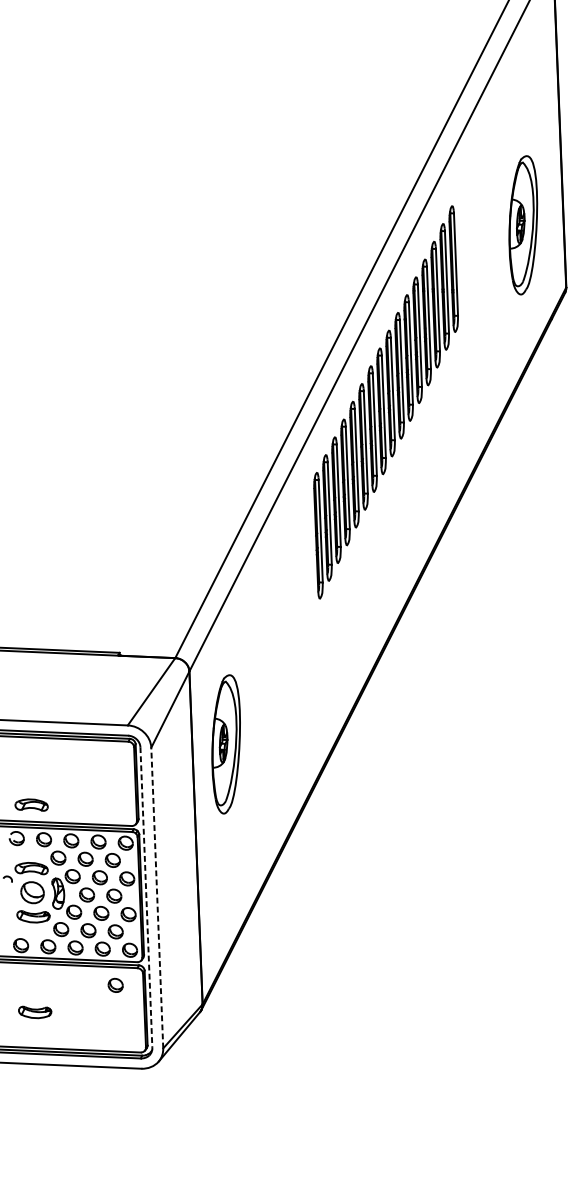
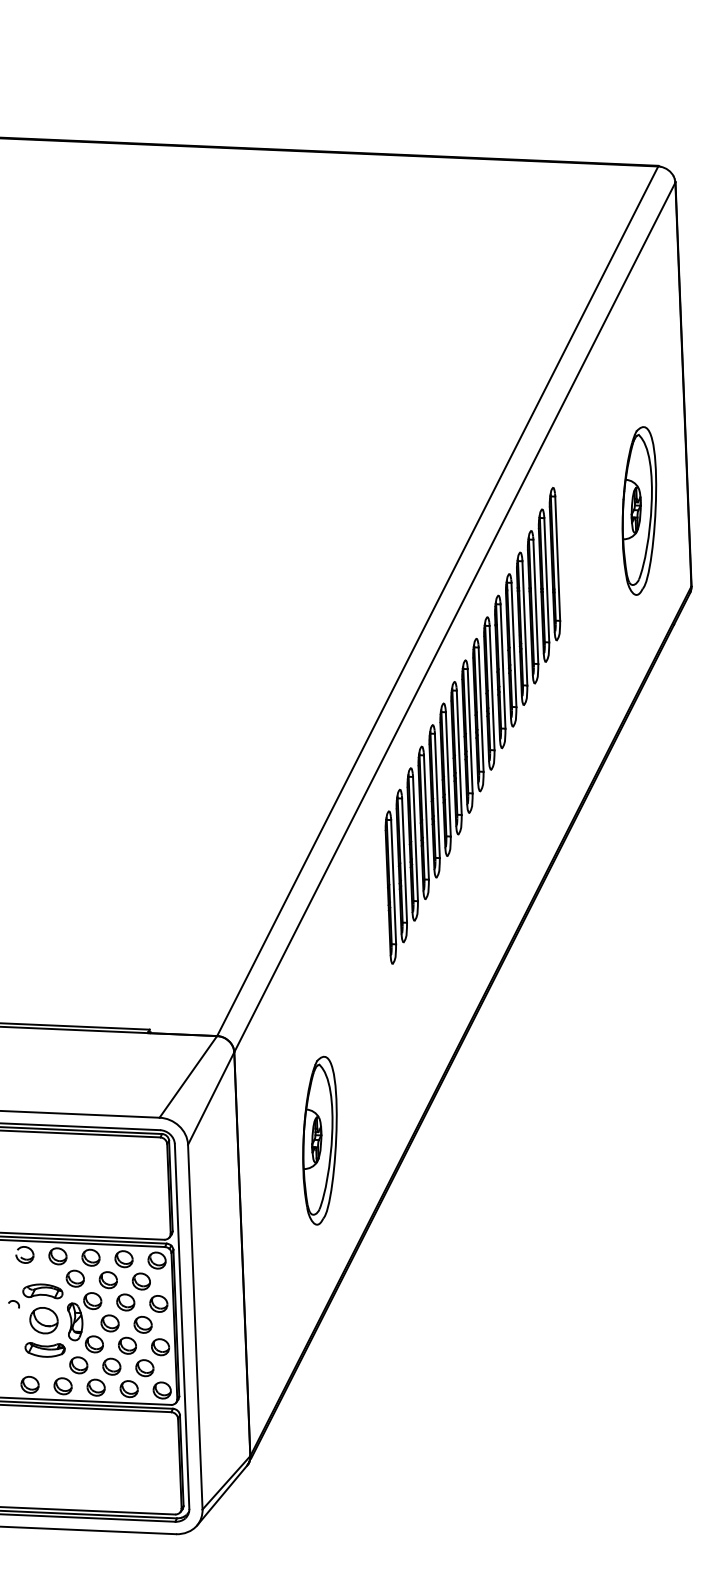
part: (225, 744) -> (319, 1140), moved
part: (31, 805) -> (42, 1214), removed
line: (146, 898) -> (182, 1327), dashed -> solid
line: (157, 898) -> (195, 1327), dashed -> solid
part: (115, 985) -> (144, 1433), removed
part: (34, 1012) -> (46, 1465), removed

